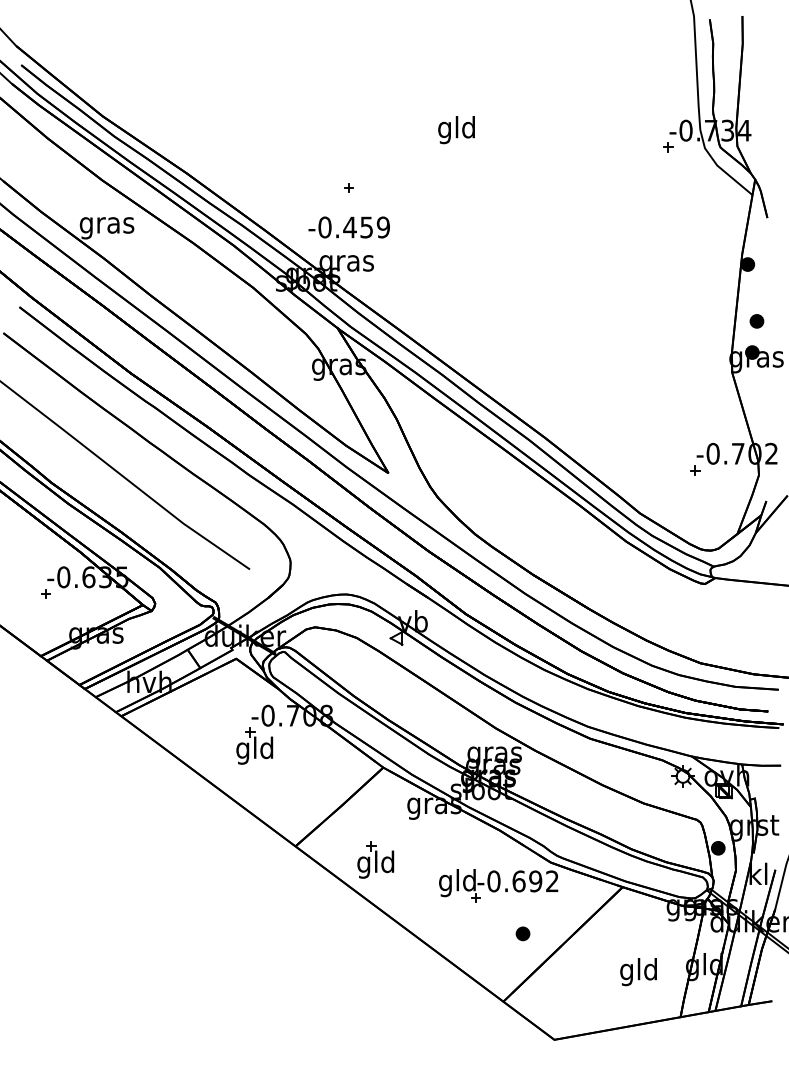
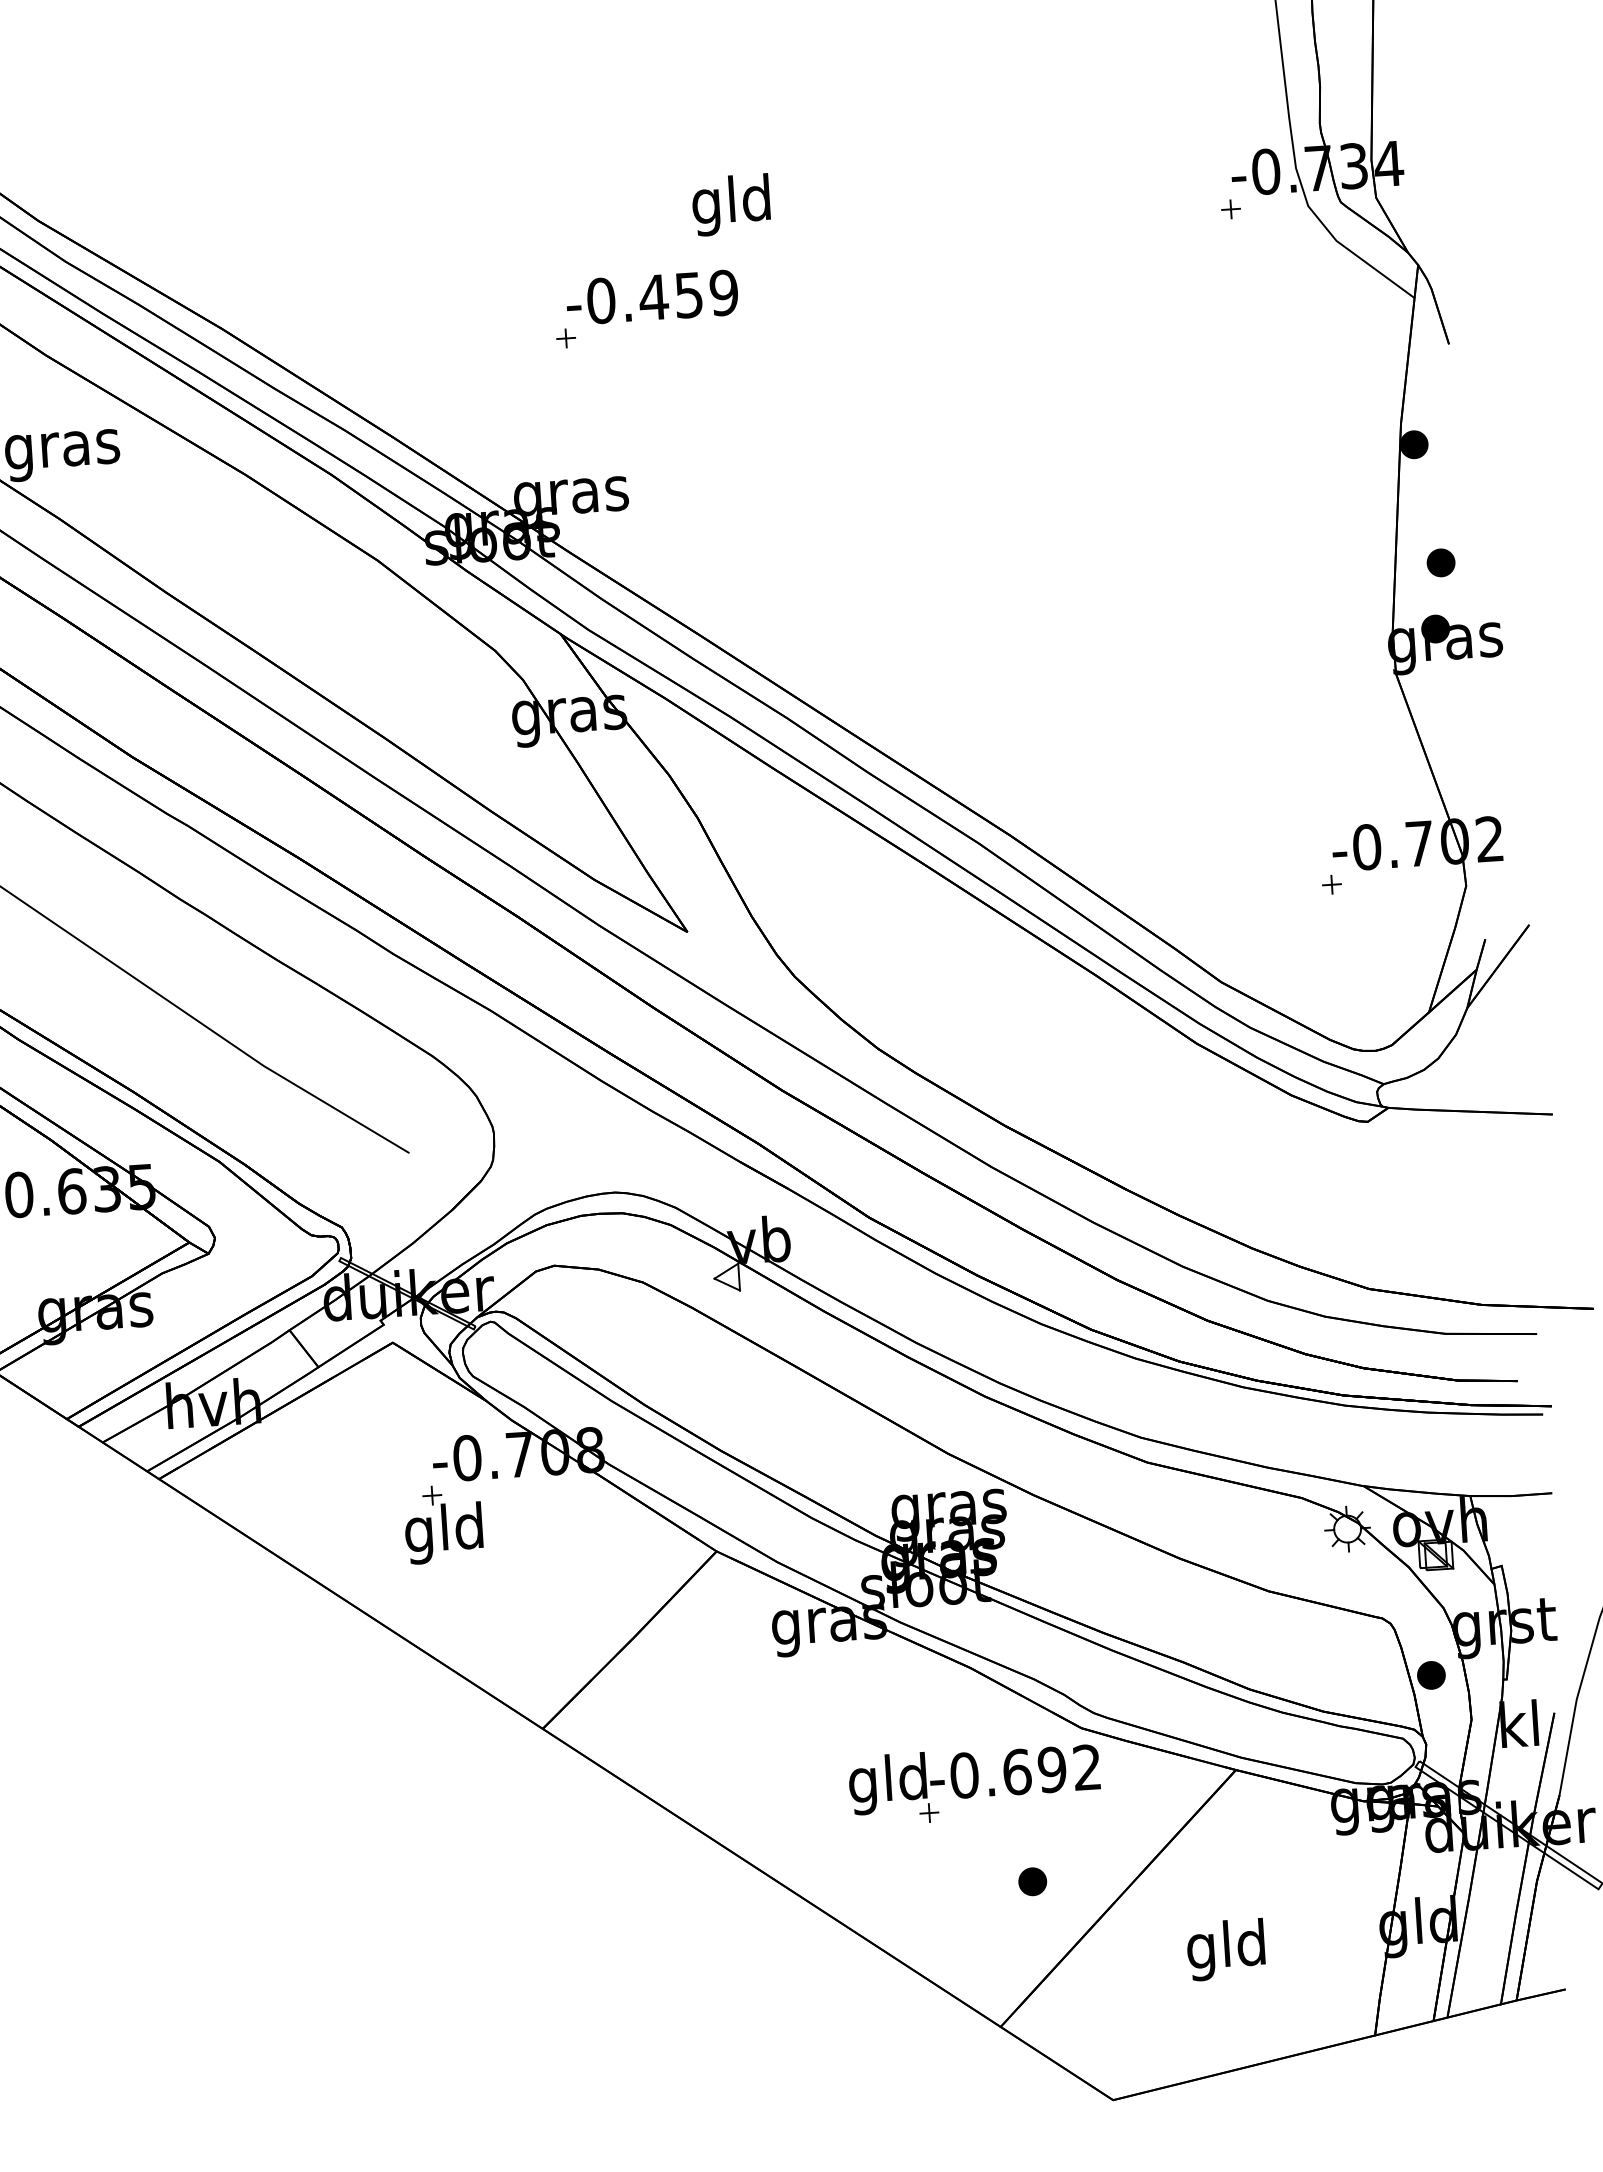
text: (456, 130) -> (731, 205), moved
text: (348, 227) -> (650, 297), moved
part: (375, 859) -> (712, 1745), removed
text: (638, 972) -> (1225, 1950), moved

